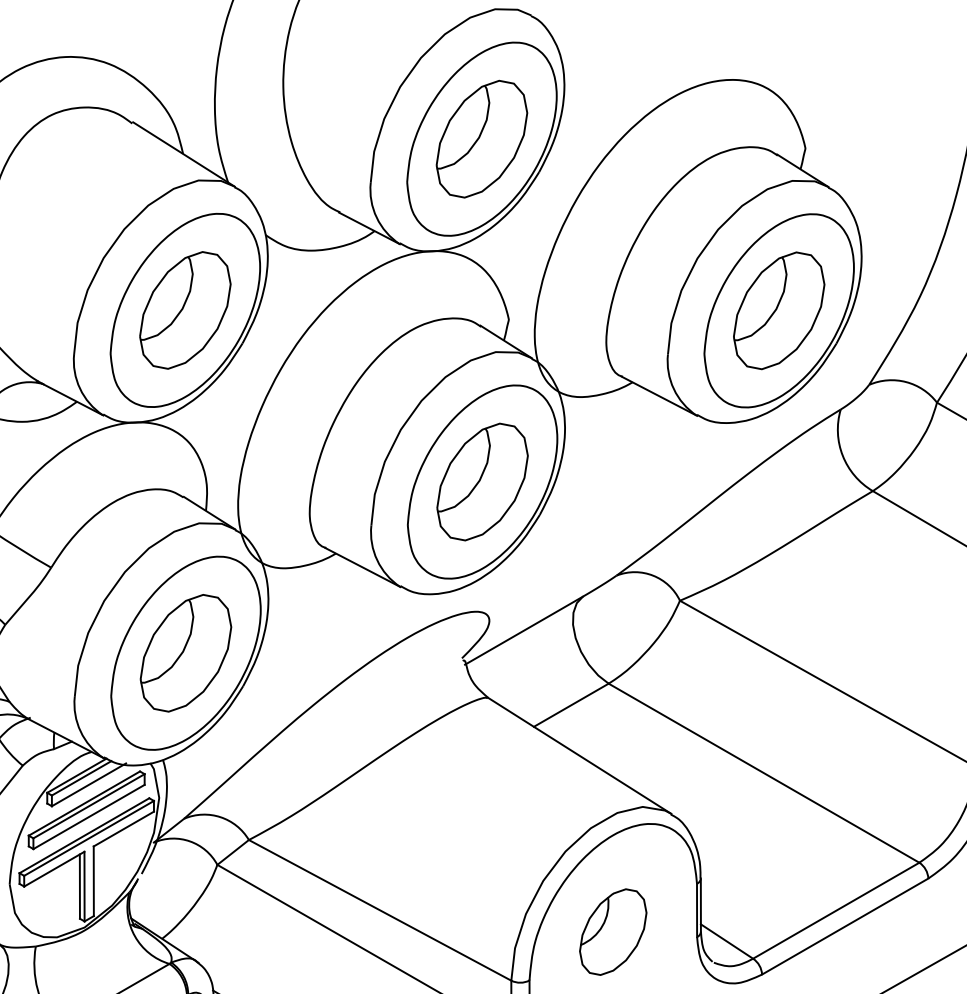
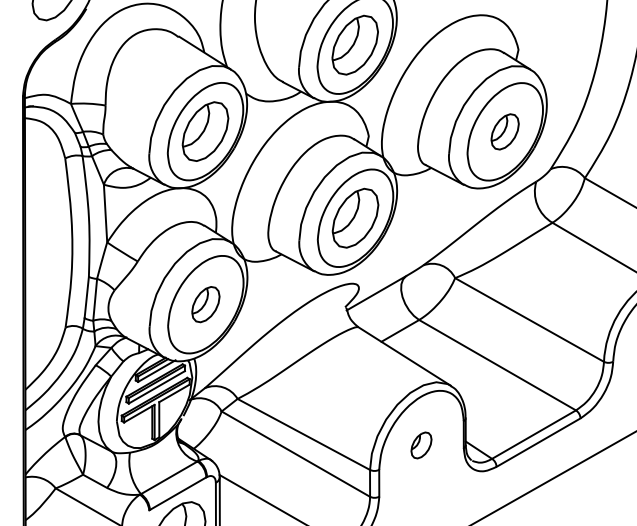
part: (777, 310) -> (504, 131), size x0.6
part: (185, 652) -> (205, 304), size x0.6
part: (613, 932) -> (421, 445), size x0.6

